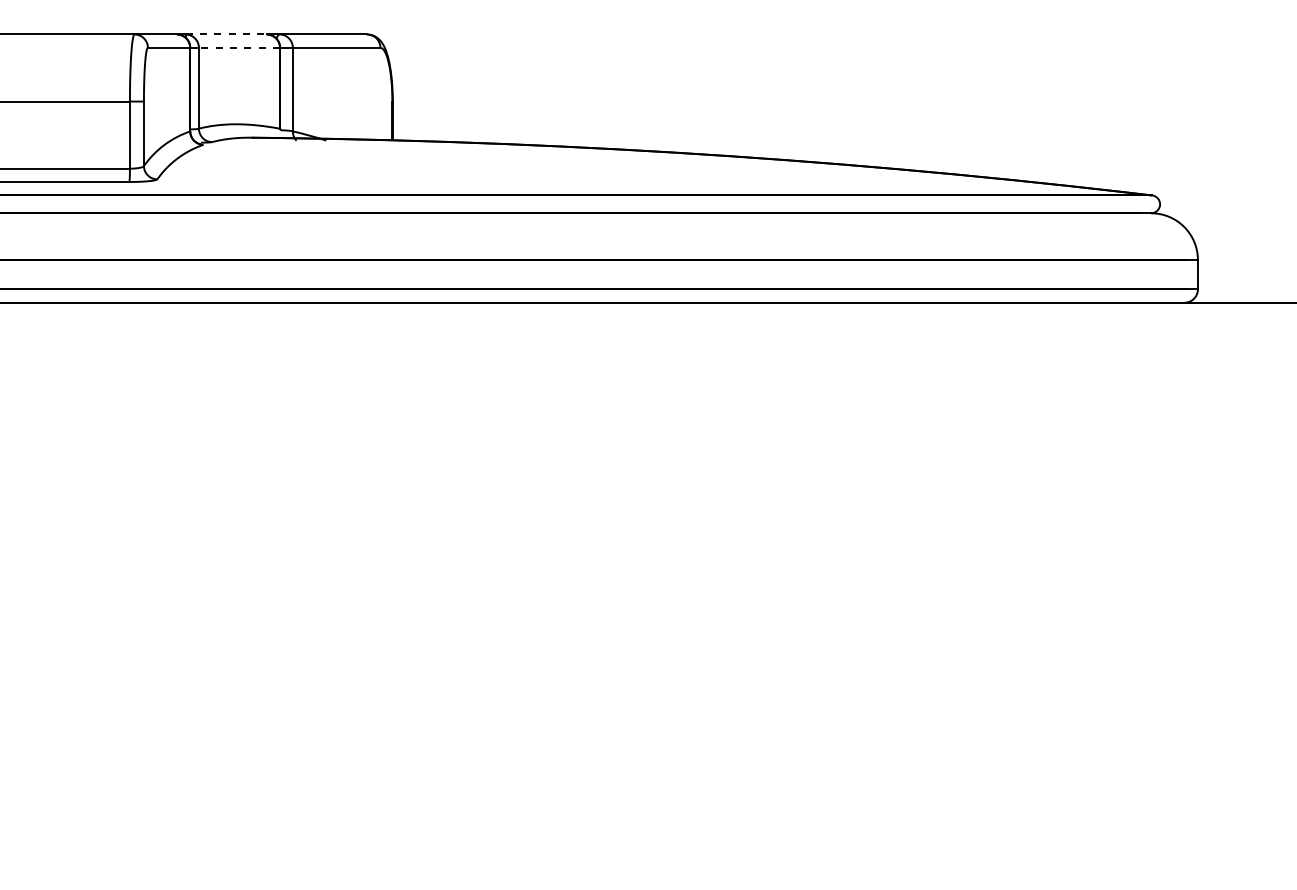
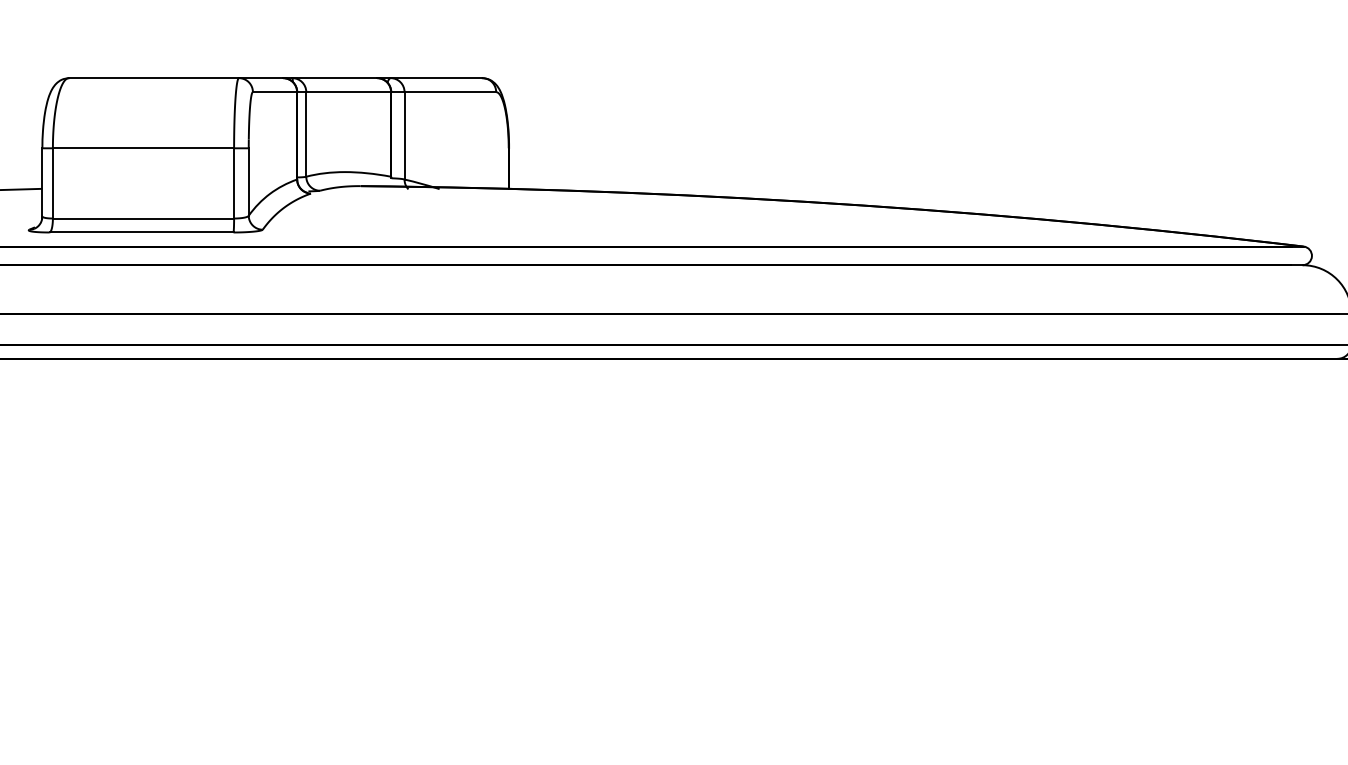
line: (226, 34) -> (335, 78), dashed -> solid
line: (239, 47) -> (348, 91), dashed -> solid

